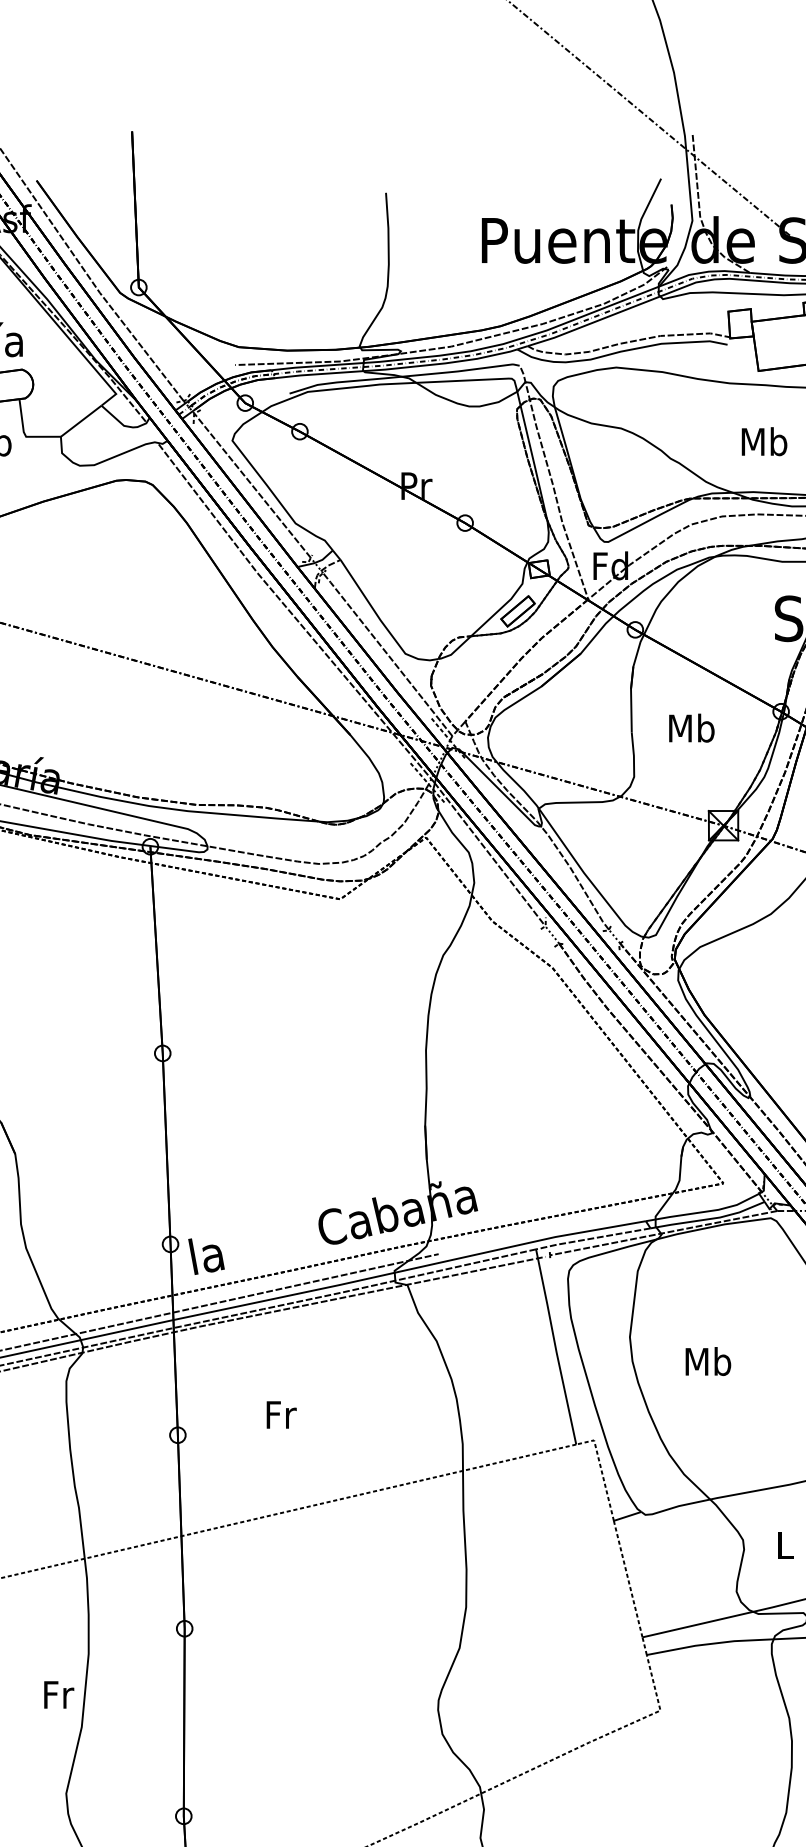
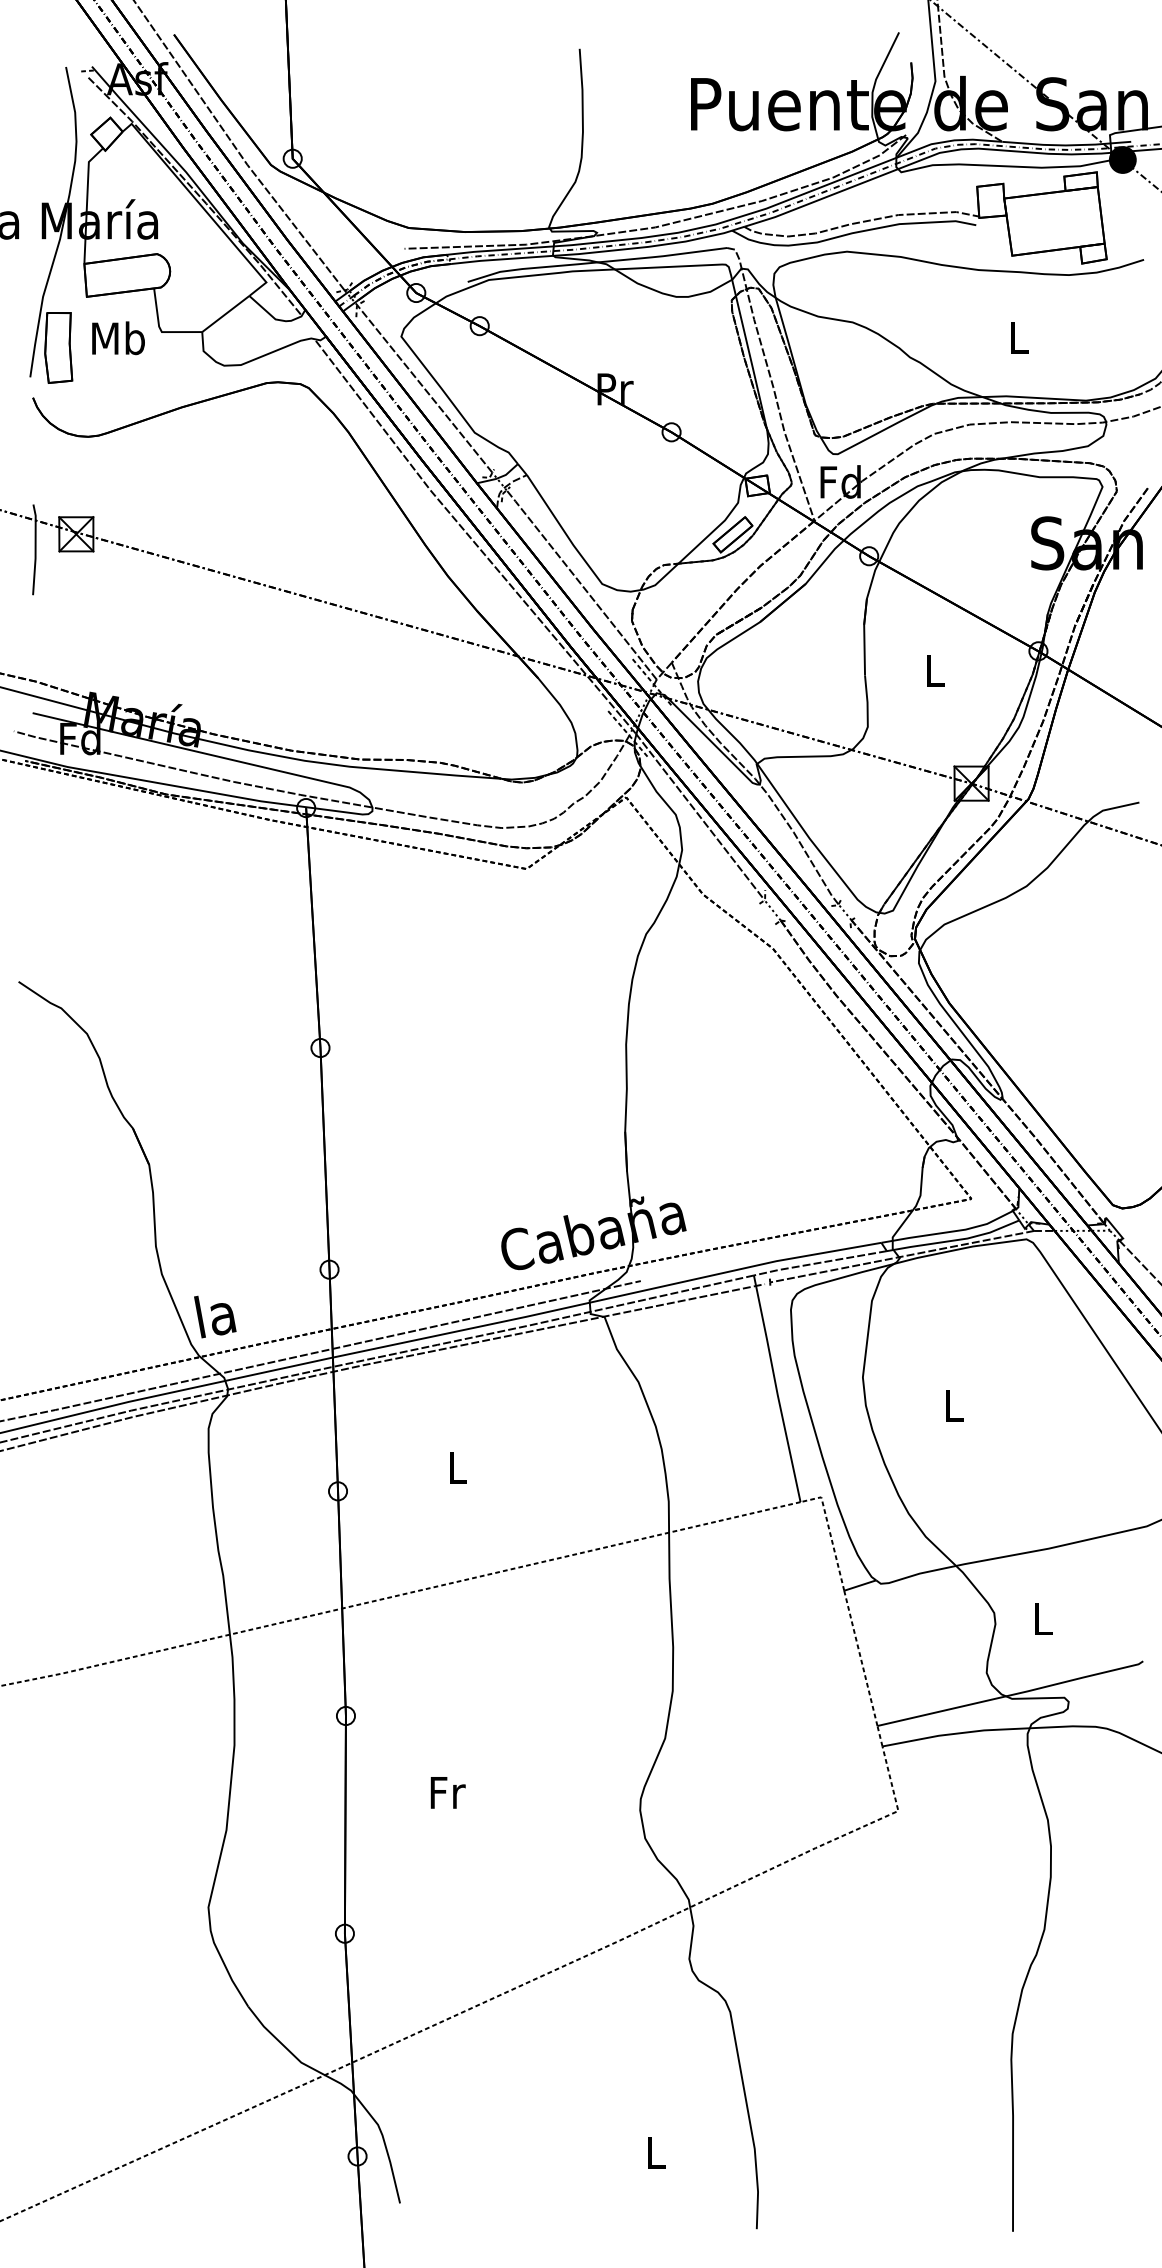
text: (763, 441) -> (1018, 337), Mb -> L
text: (691, 728) -> (934, 670), Mb -> L
text: (206, 1256) -> (215, 1316), moved
text: (707, 1361) -> (953, 1405), Mb -> L
text: (281, 1414) -> (458, 1467), Fr -> L
text: (58, 1694) -> (447, 1792), moved

